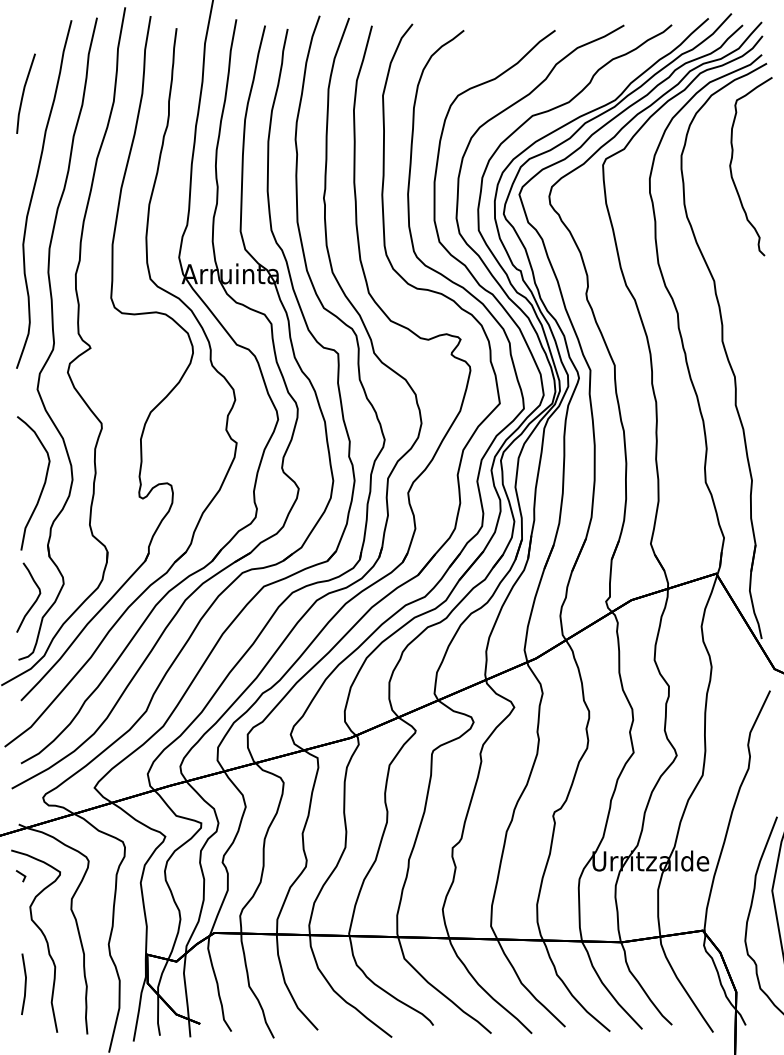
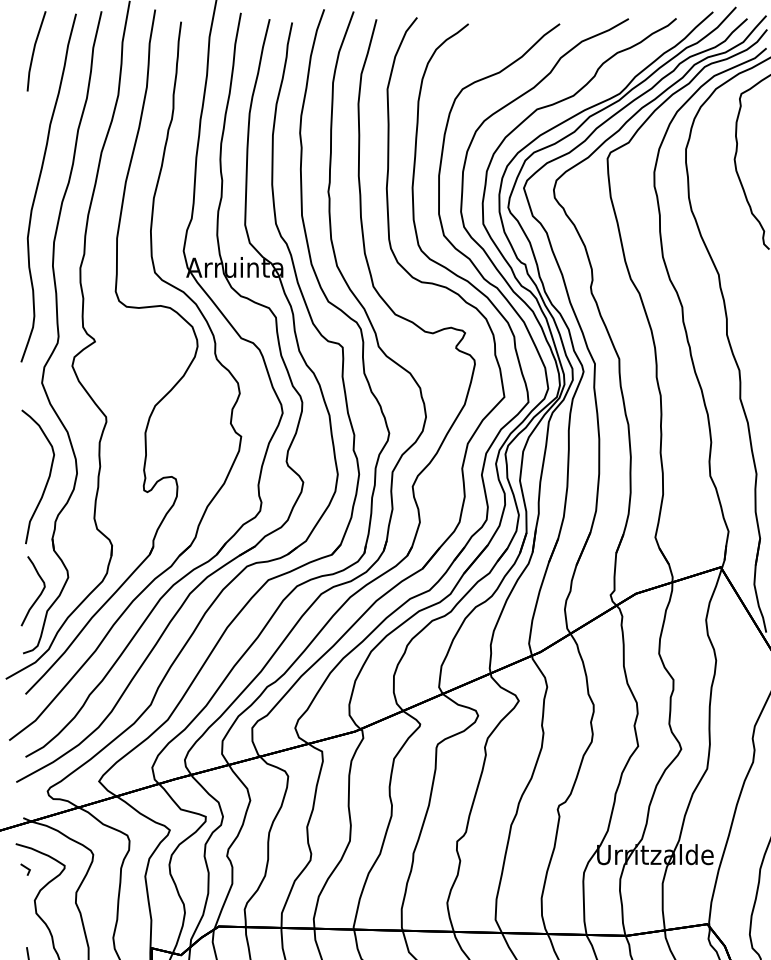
part: (25, 93) -> (36, 51), moved

